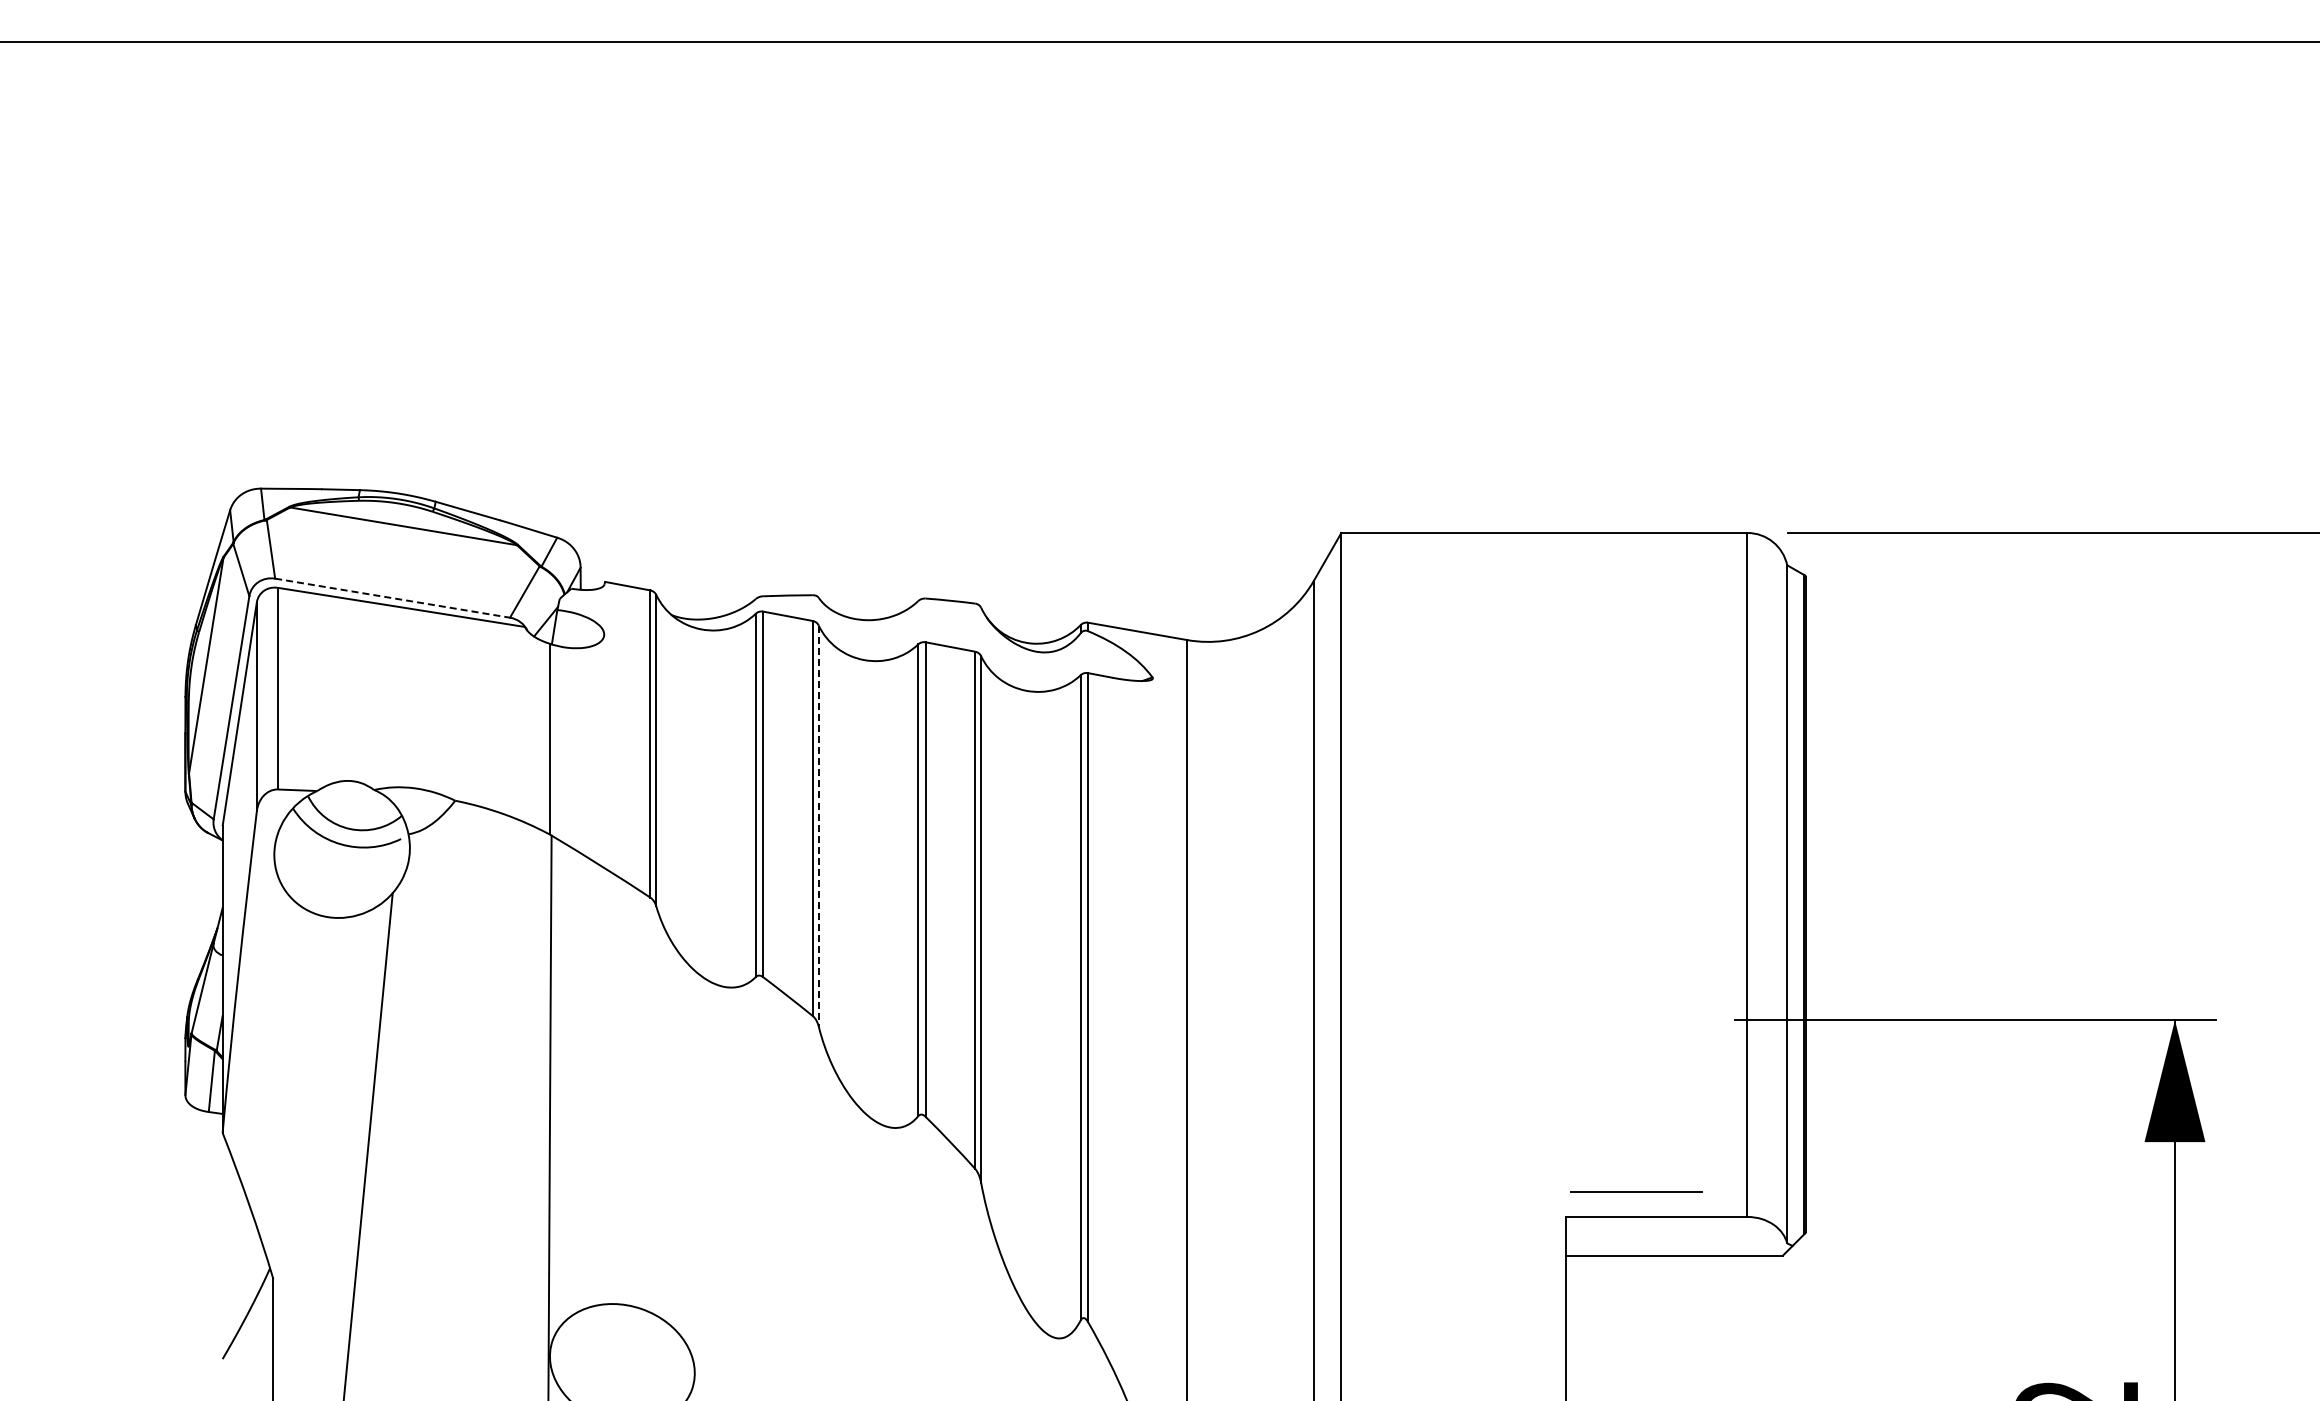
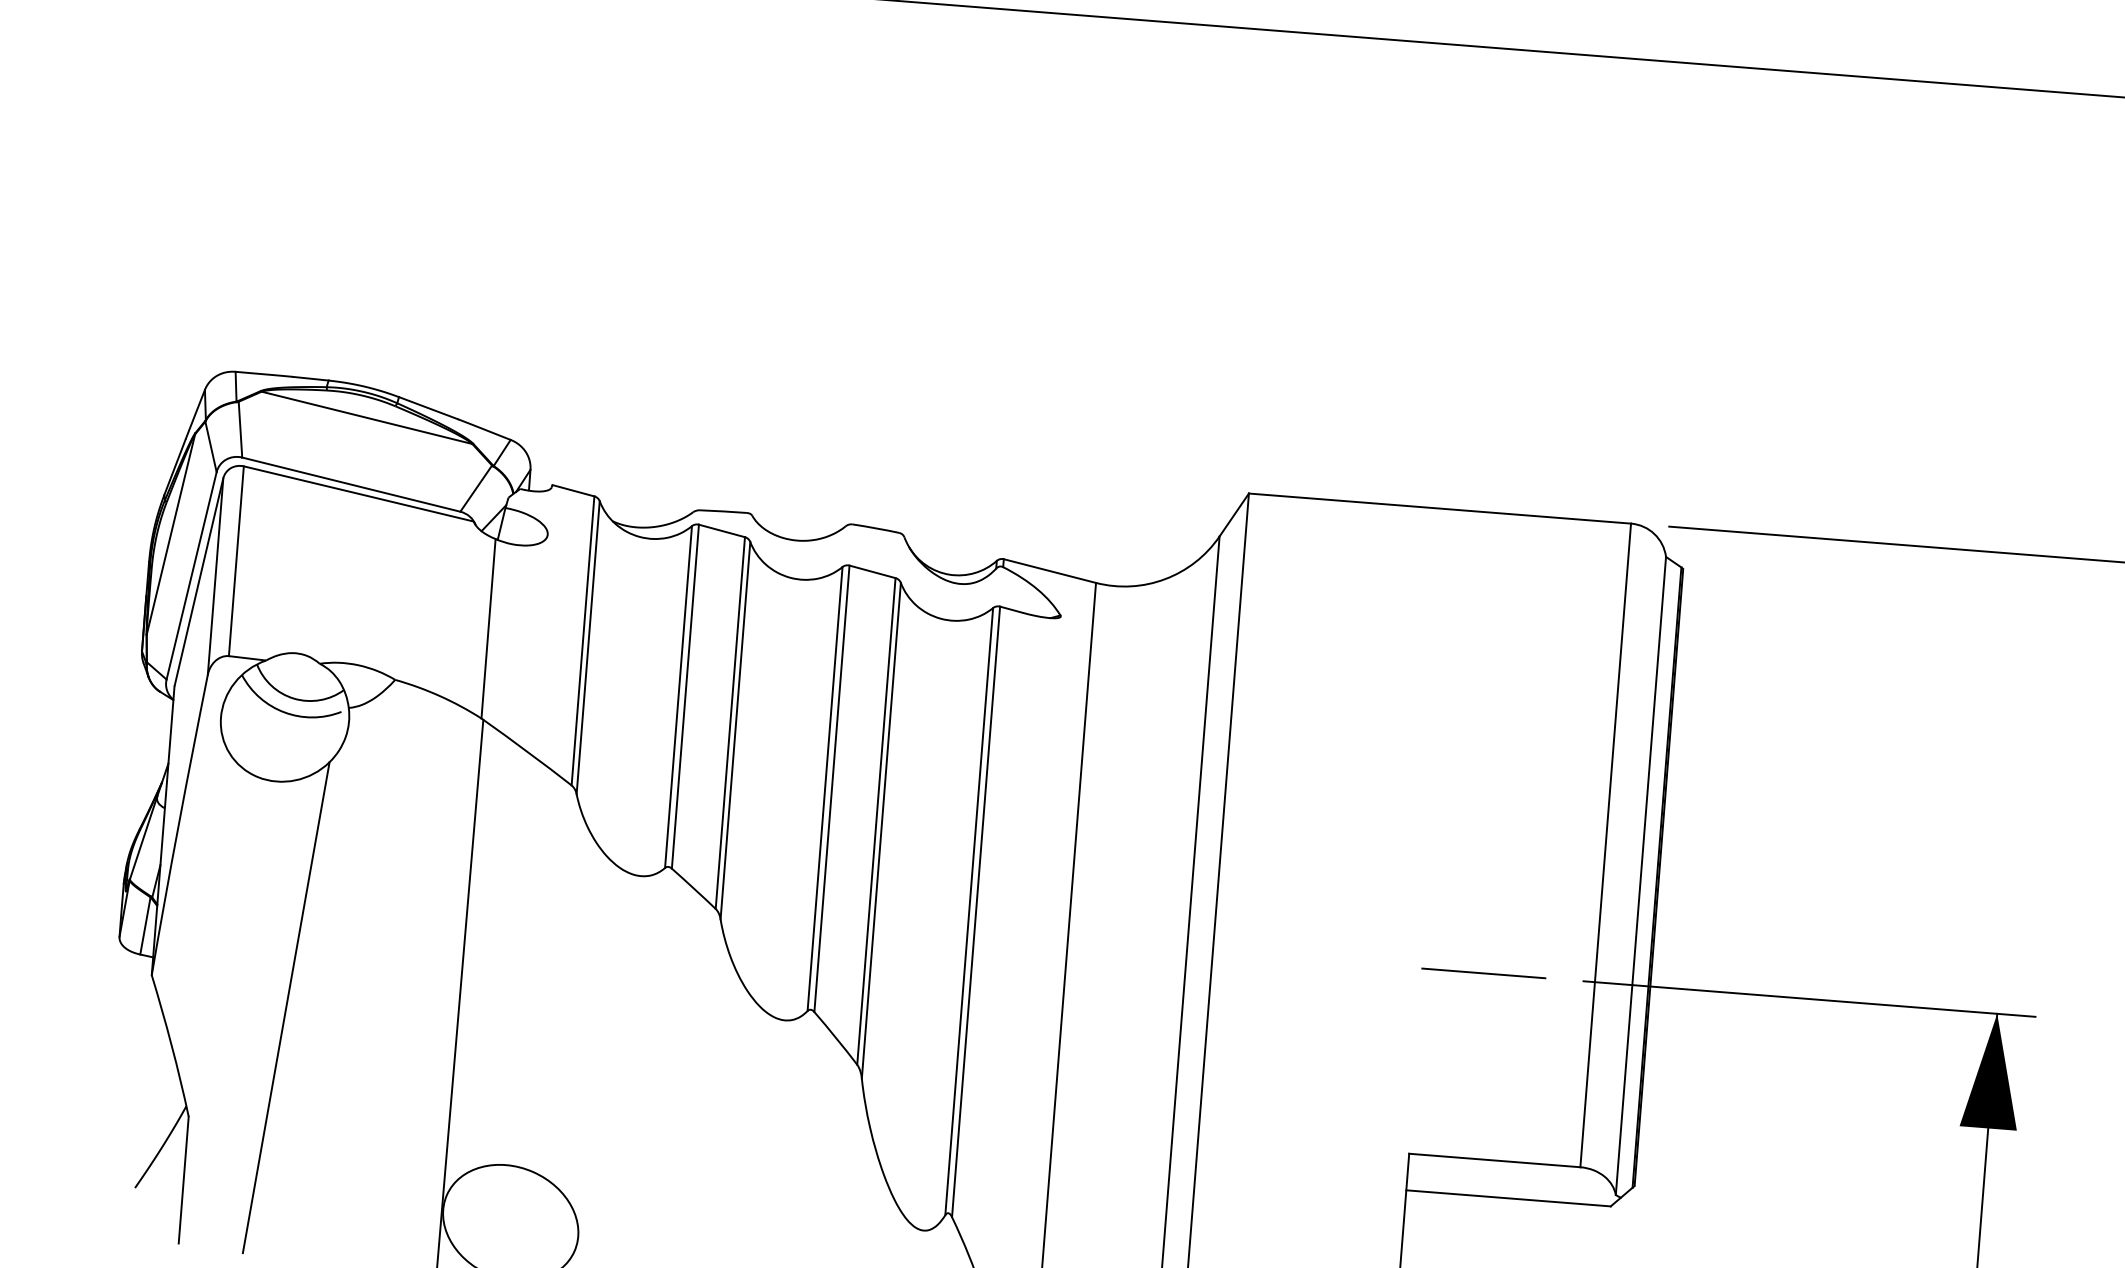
line: (393, 598) -> (352, 485), dashed -> solid
line: (818, 826) -> (735, 731), dashed -> solid
line: (1636, 1191) -> (1484, 972), moved

